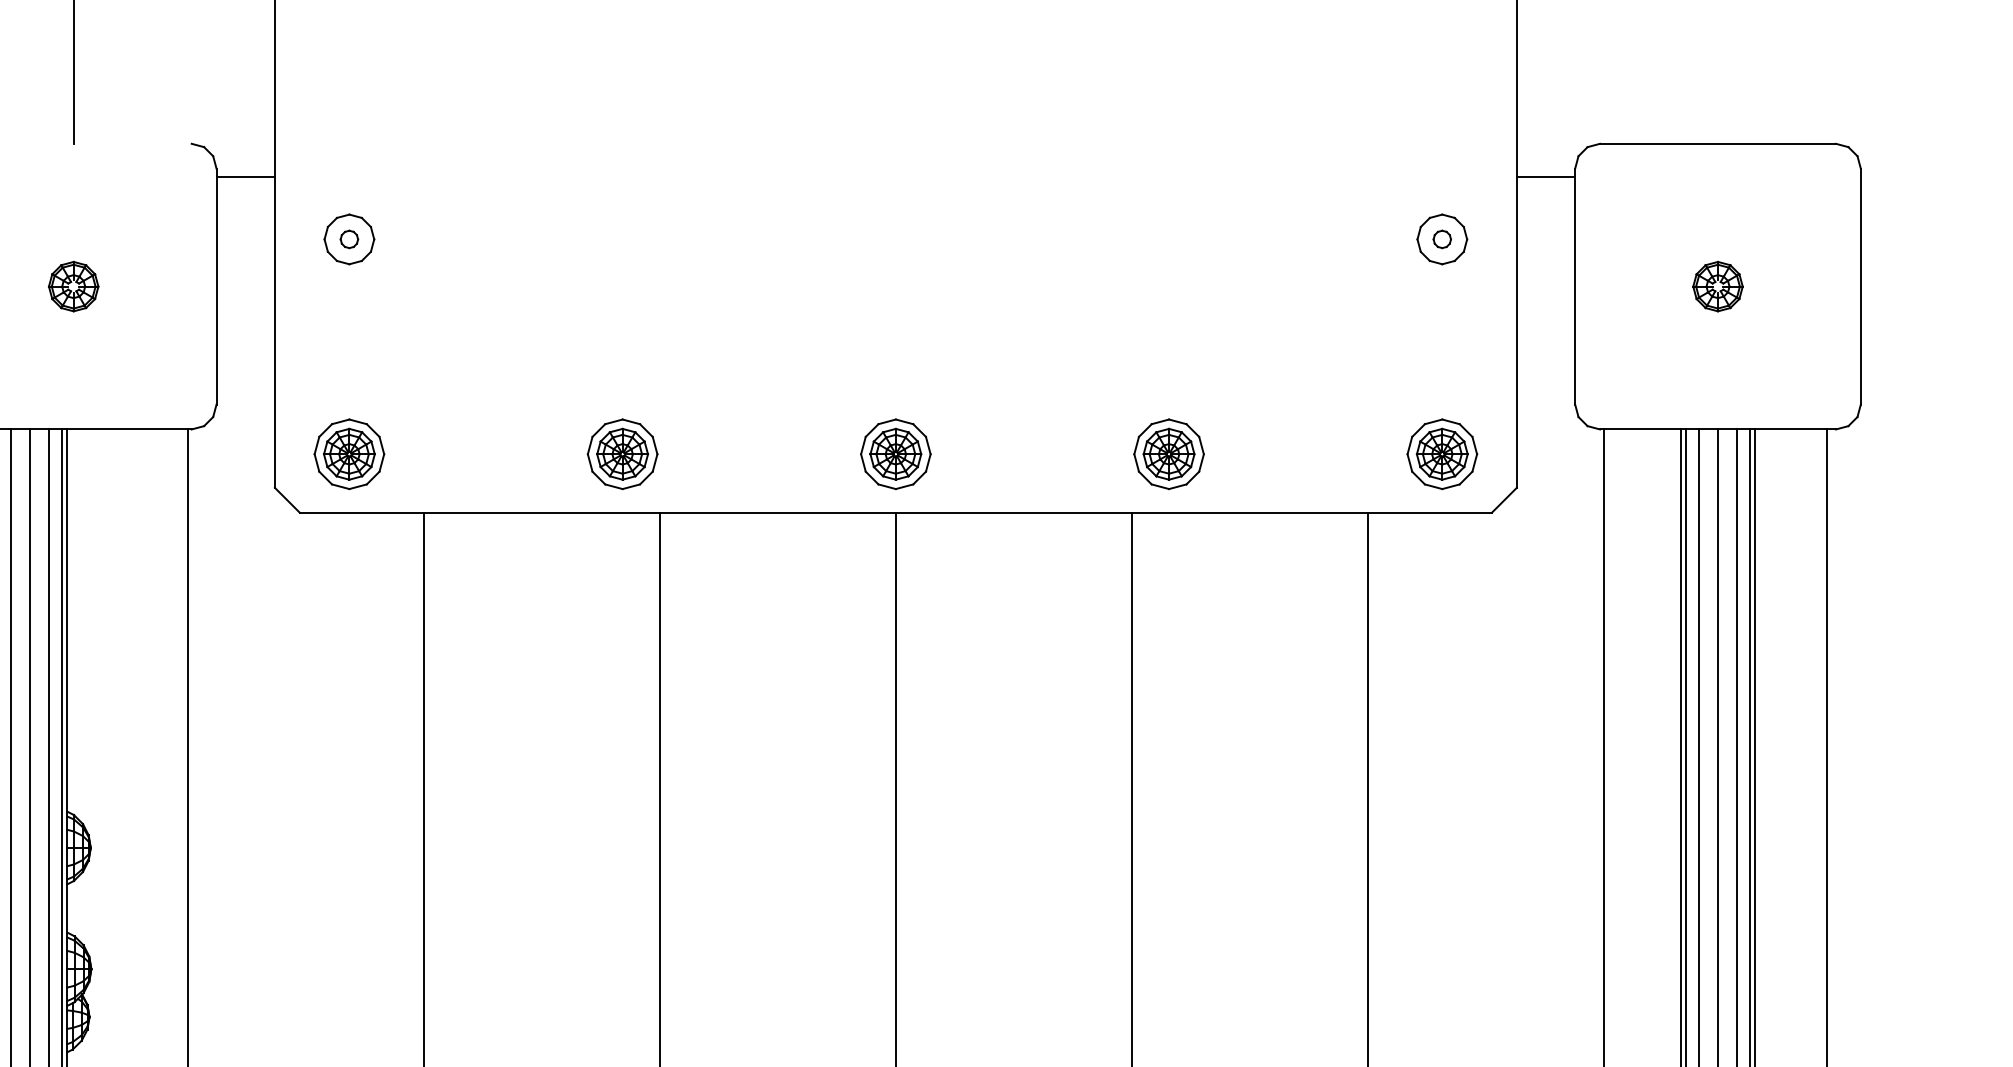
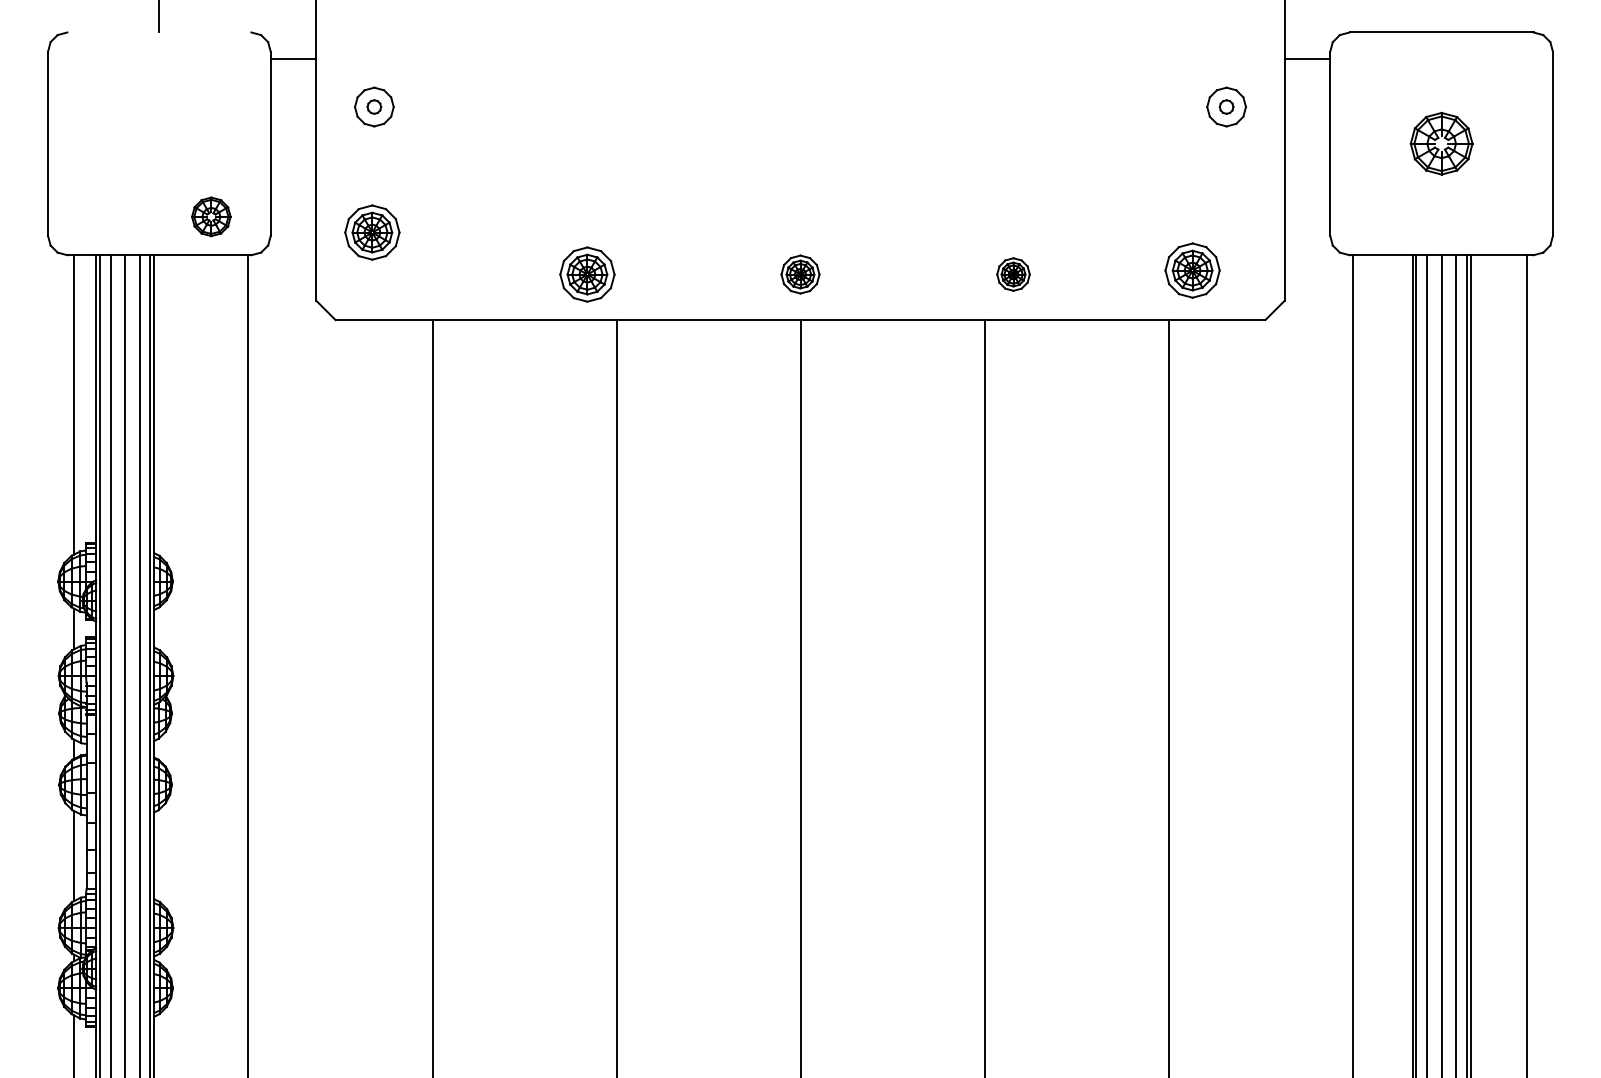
part: (73, 286) -> (211, 216), moved
part: (1717, 286) -> (1441, 143), size x1.6
part: (349, 454) -> (372, 232), moved
part: (895, 454) -> (800, 274), size x0.7
part: (1169, 454) -> (1013, 274), size x0.6
part: (1442, 454) -> (1192, 270), moved

